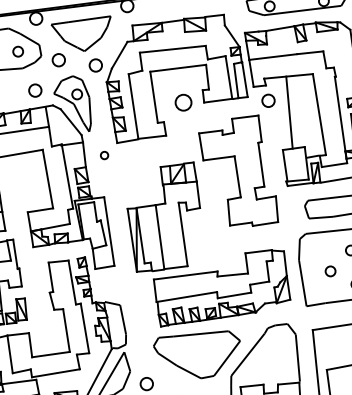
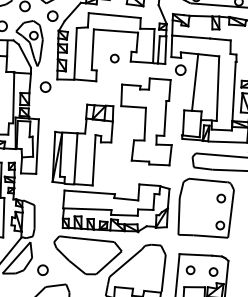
circle: (183, 102) -> (114, 58), size x0.62
circle: (104, 155) -> (45, 87), size x1.67
circle: (330, 271) -> (190, 270), moved

